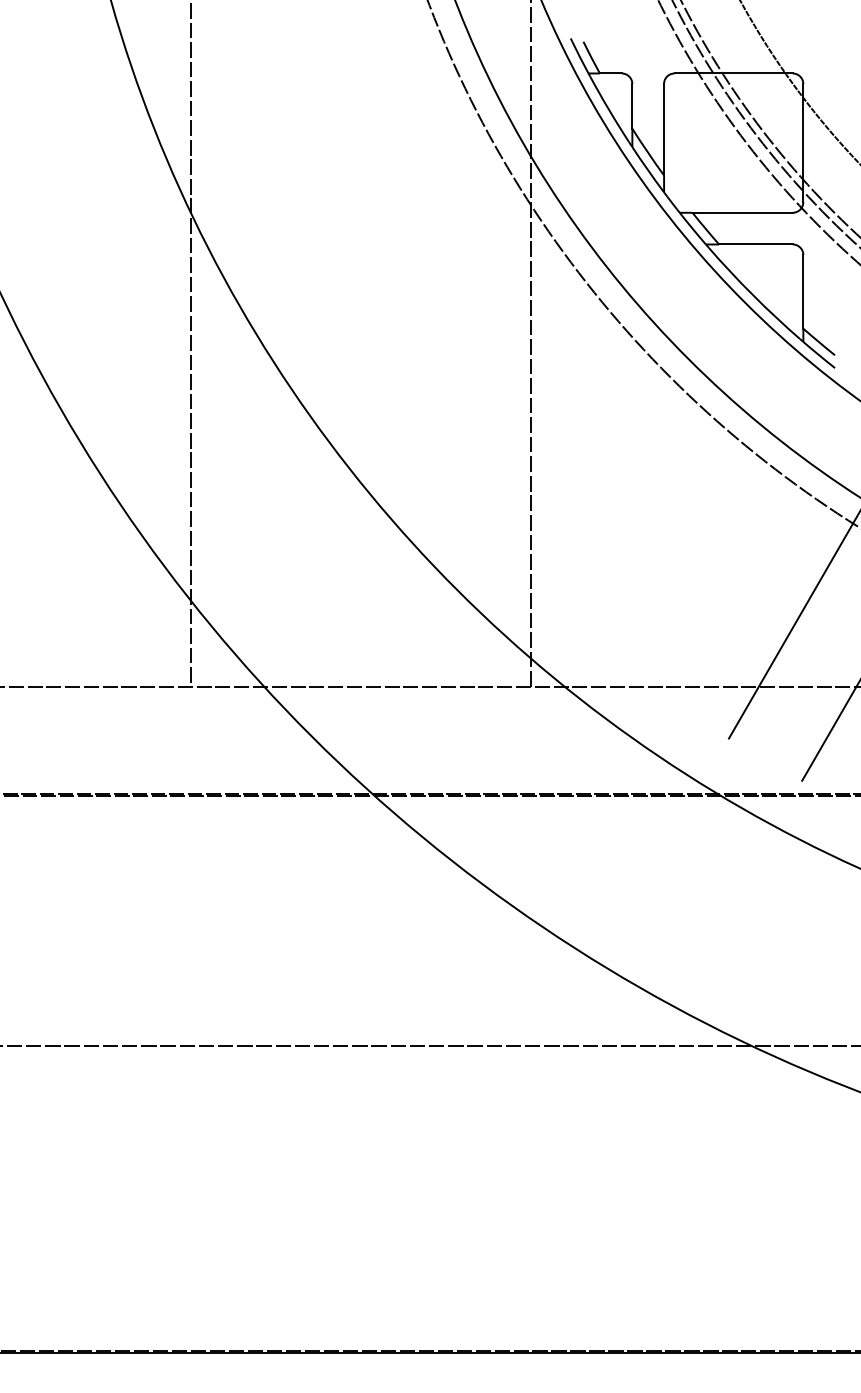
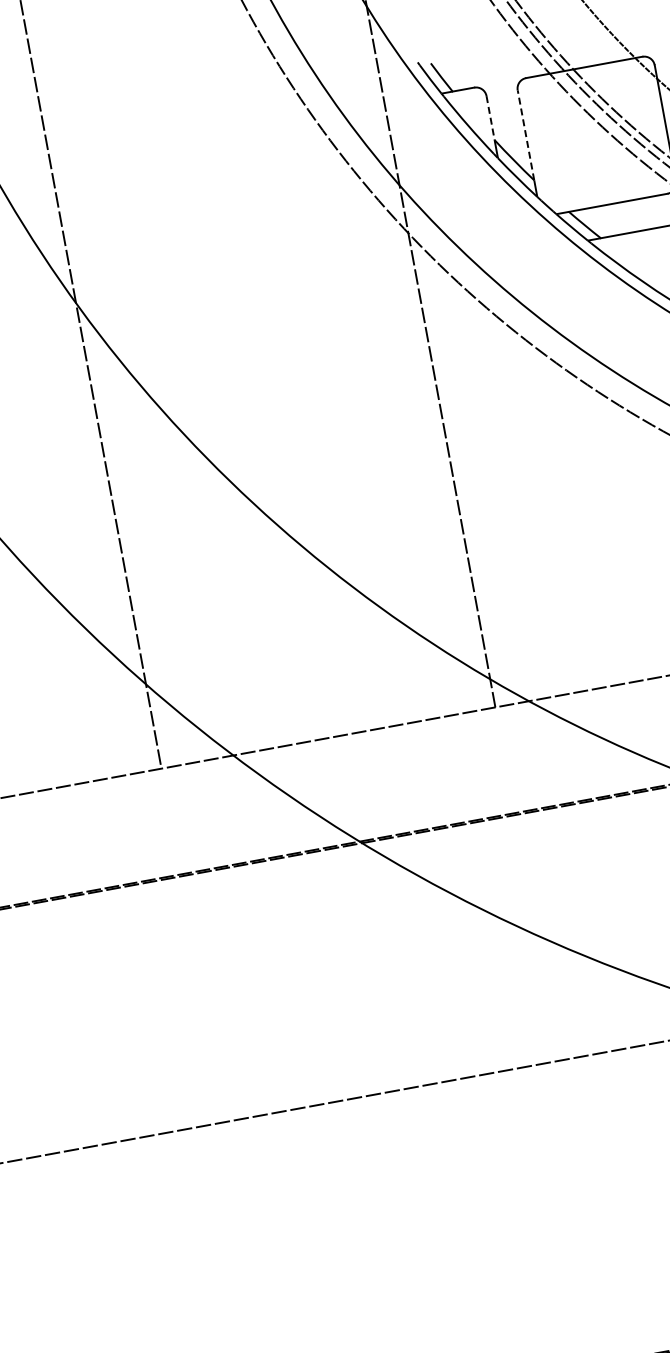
line: (632, 106) -> (490, 118), solid -> dashed
line: (664, 129) -> (526, 135), solid -> dashed

